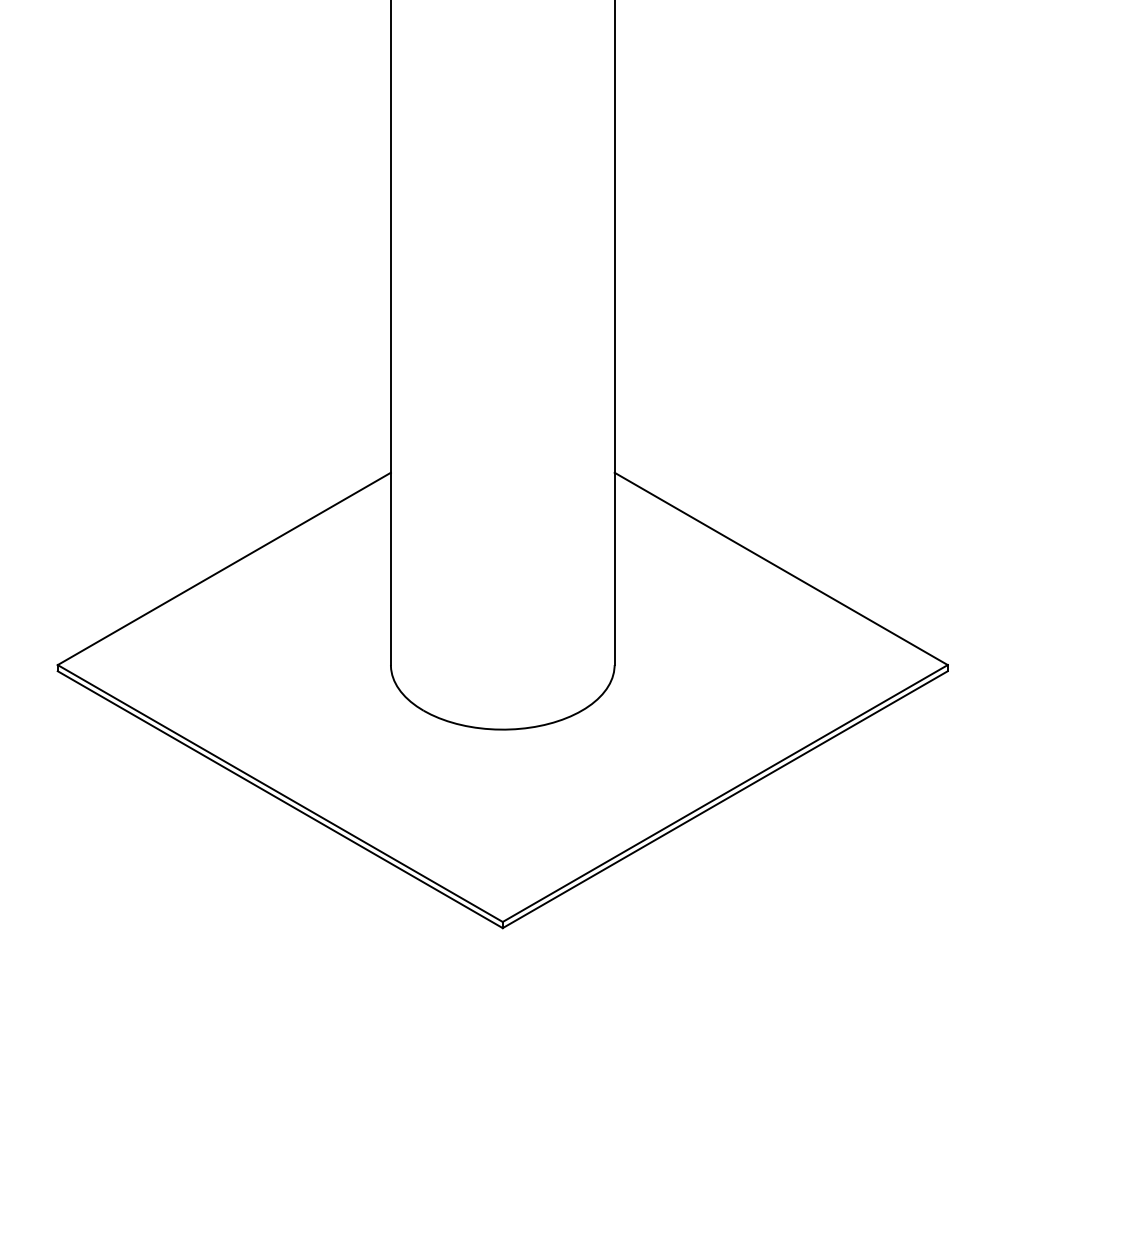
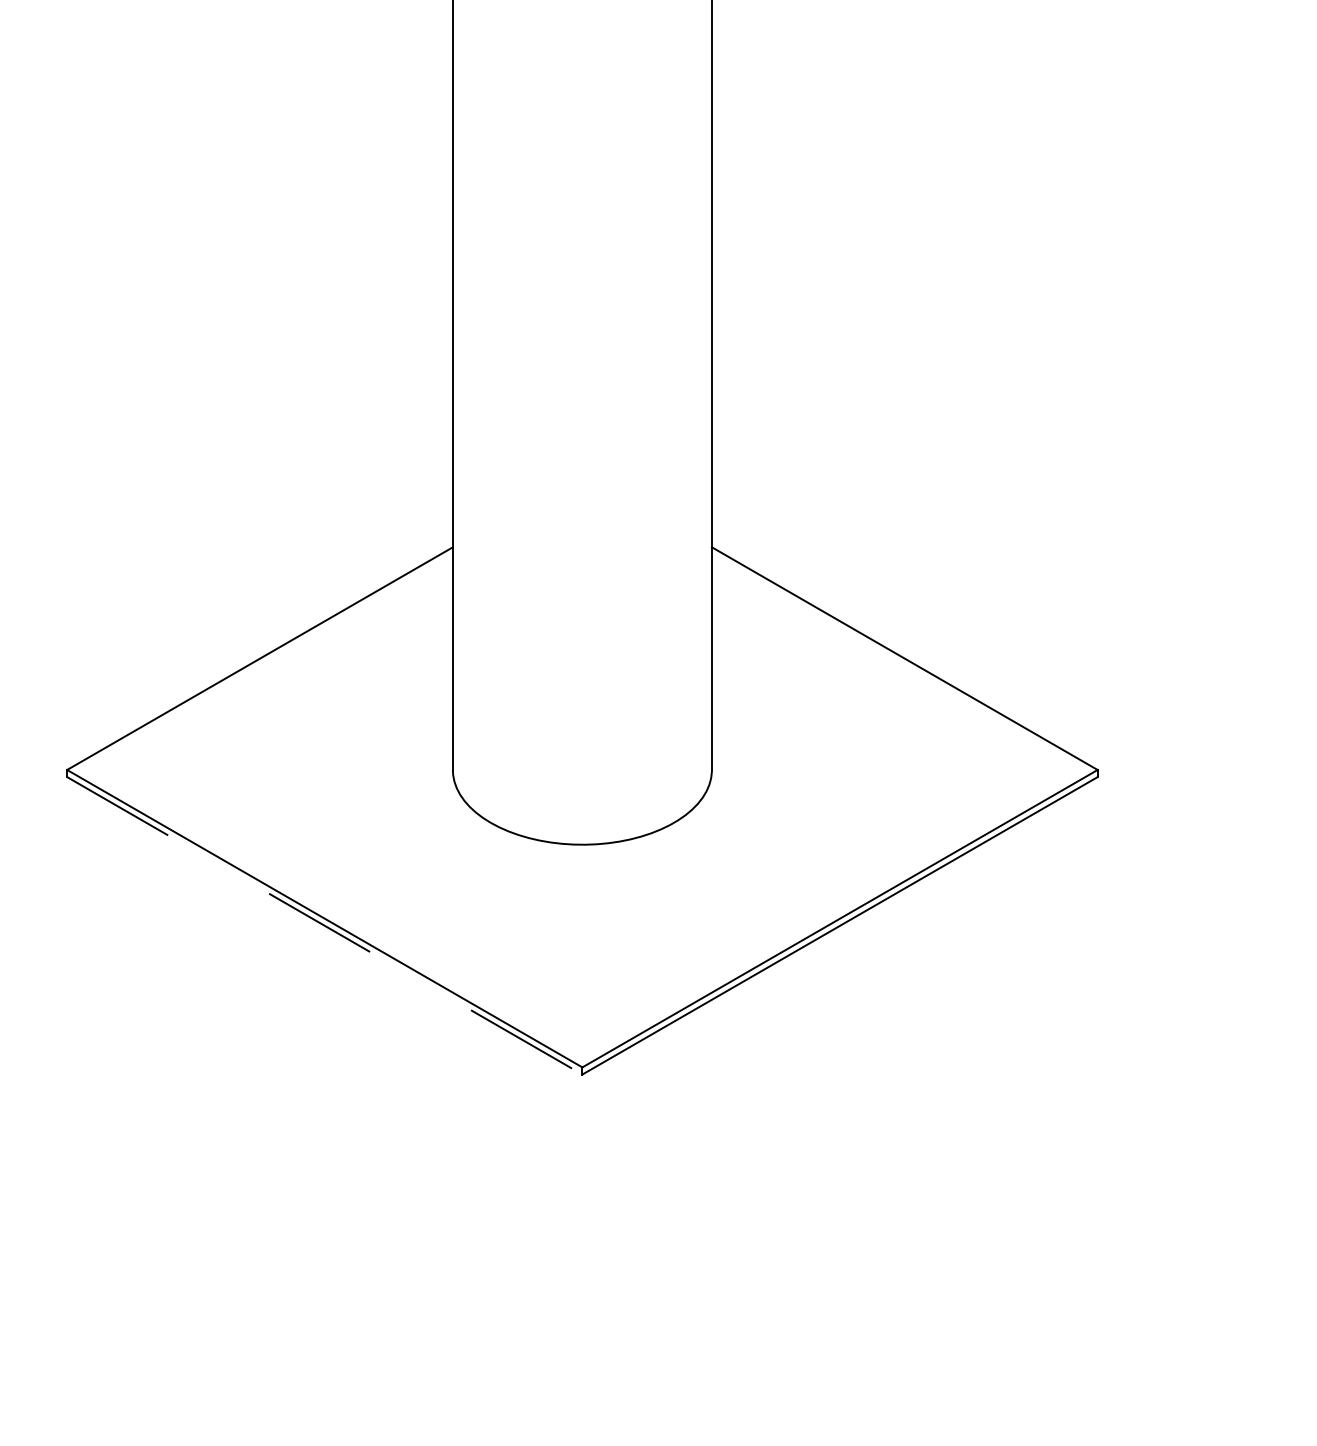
line: (280, 800) -> (325, 926), solid -> dashed

